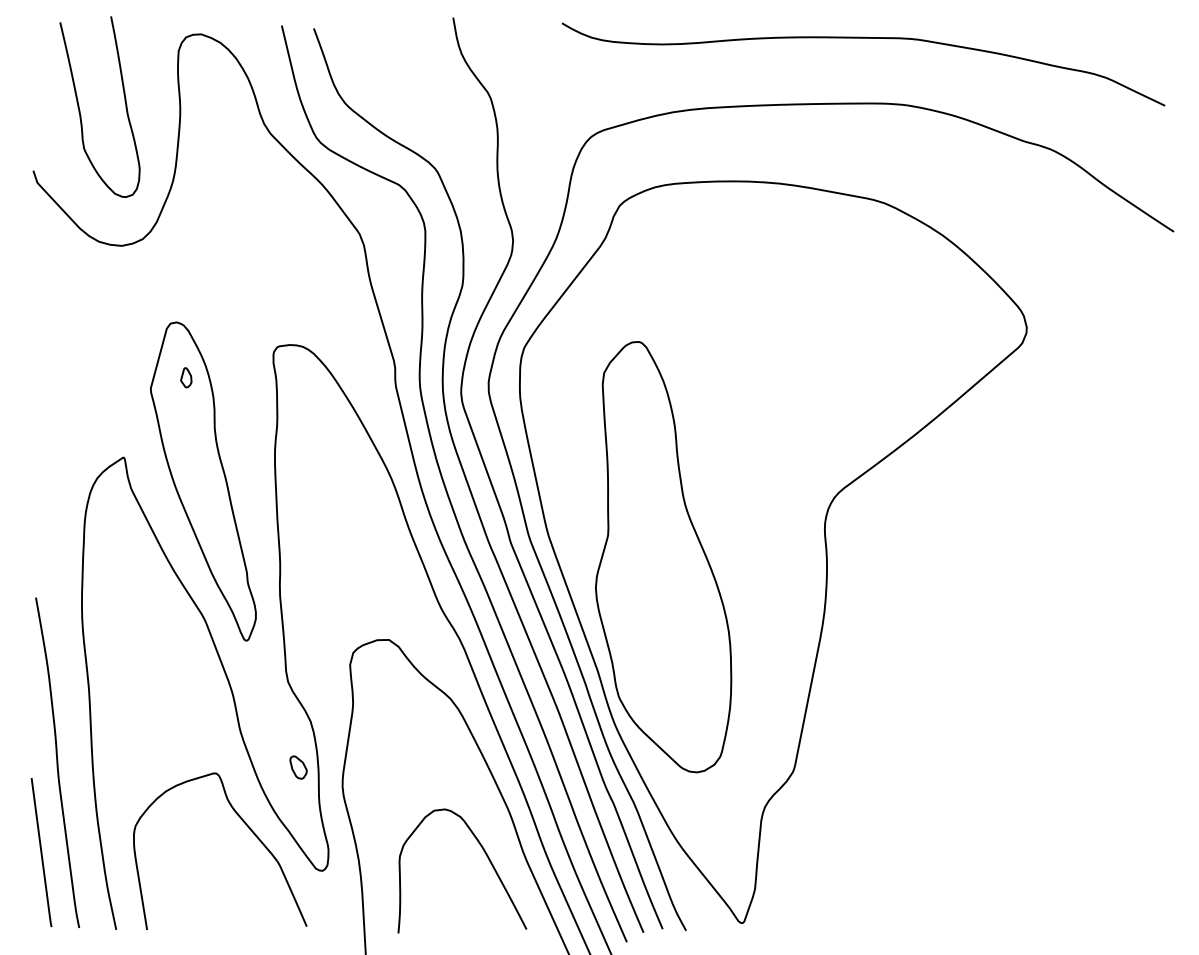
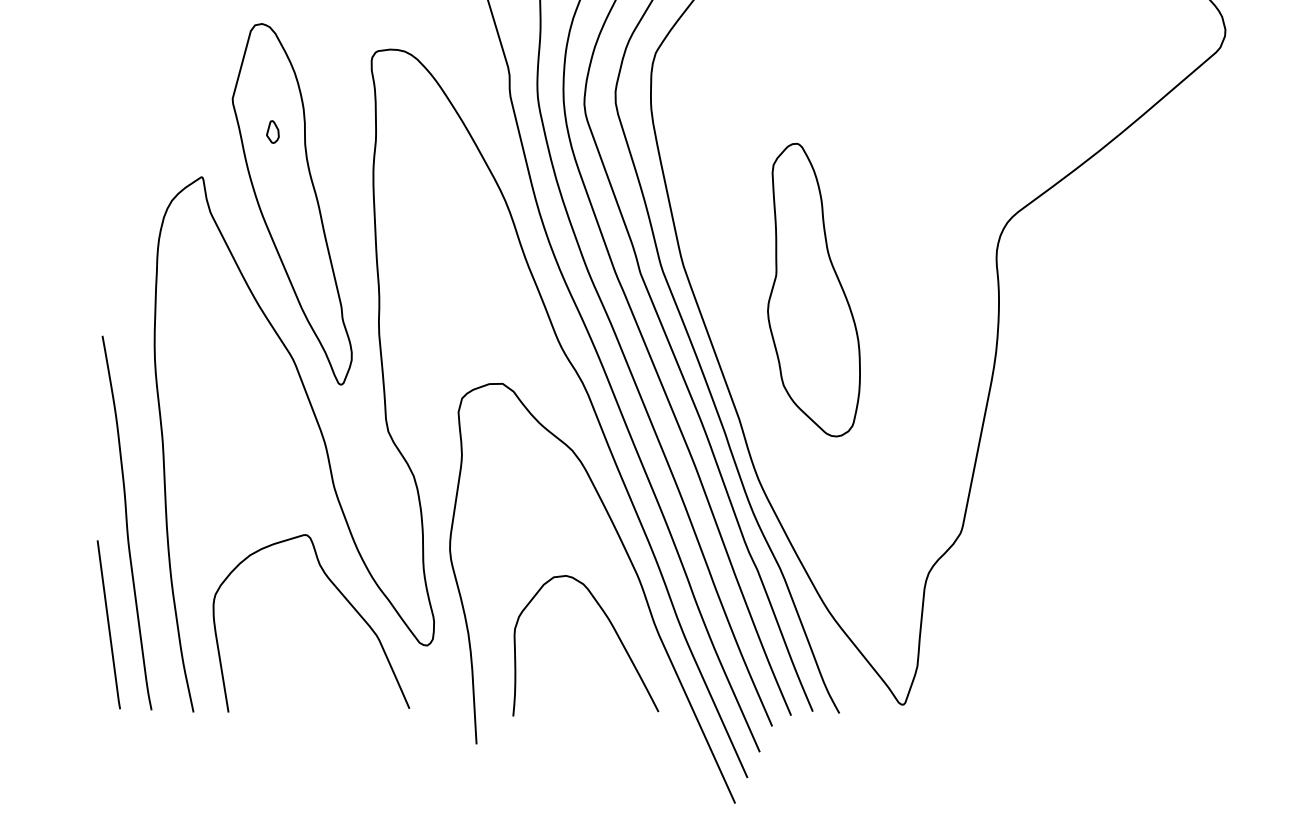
part: (186, 377) -> (273, 131), moved
part: (663, 557) -> (813, 290), size x0.6
part: (298, 767) -> (400, 528), removed

